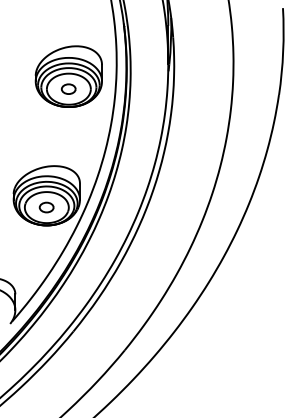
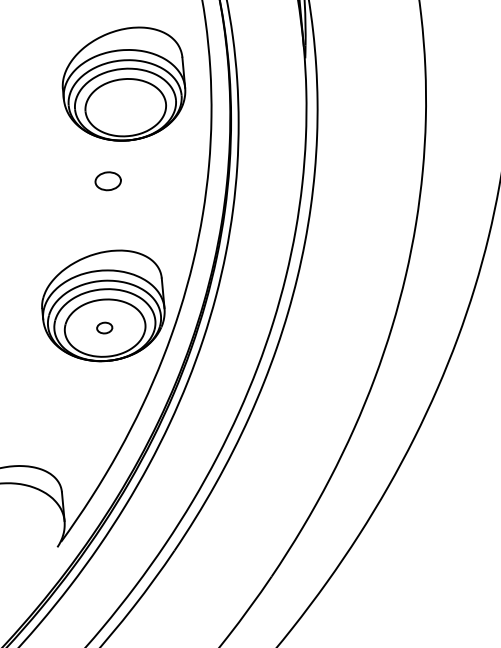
part: (68, 88) -> (107, 180), moved
part: (46, 207) -> (104, 328), size x0.6

